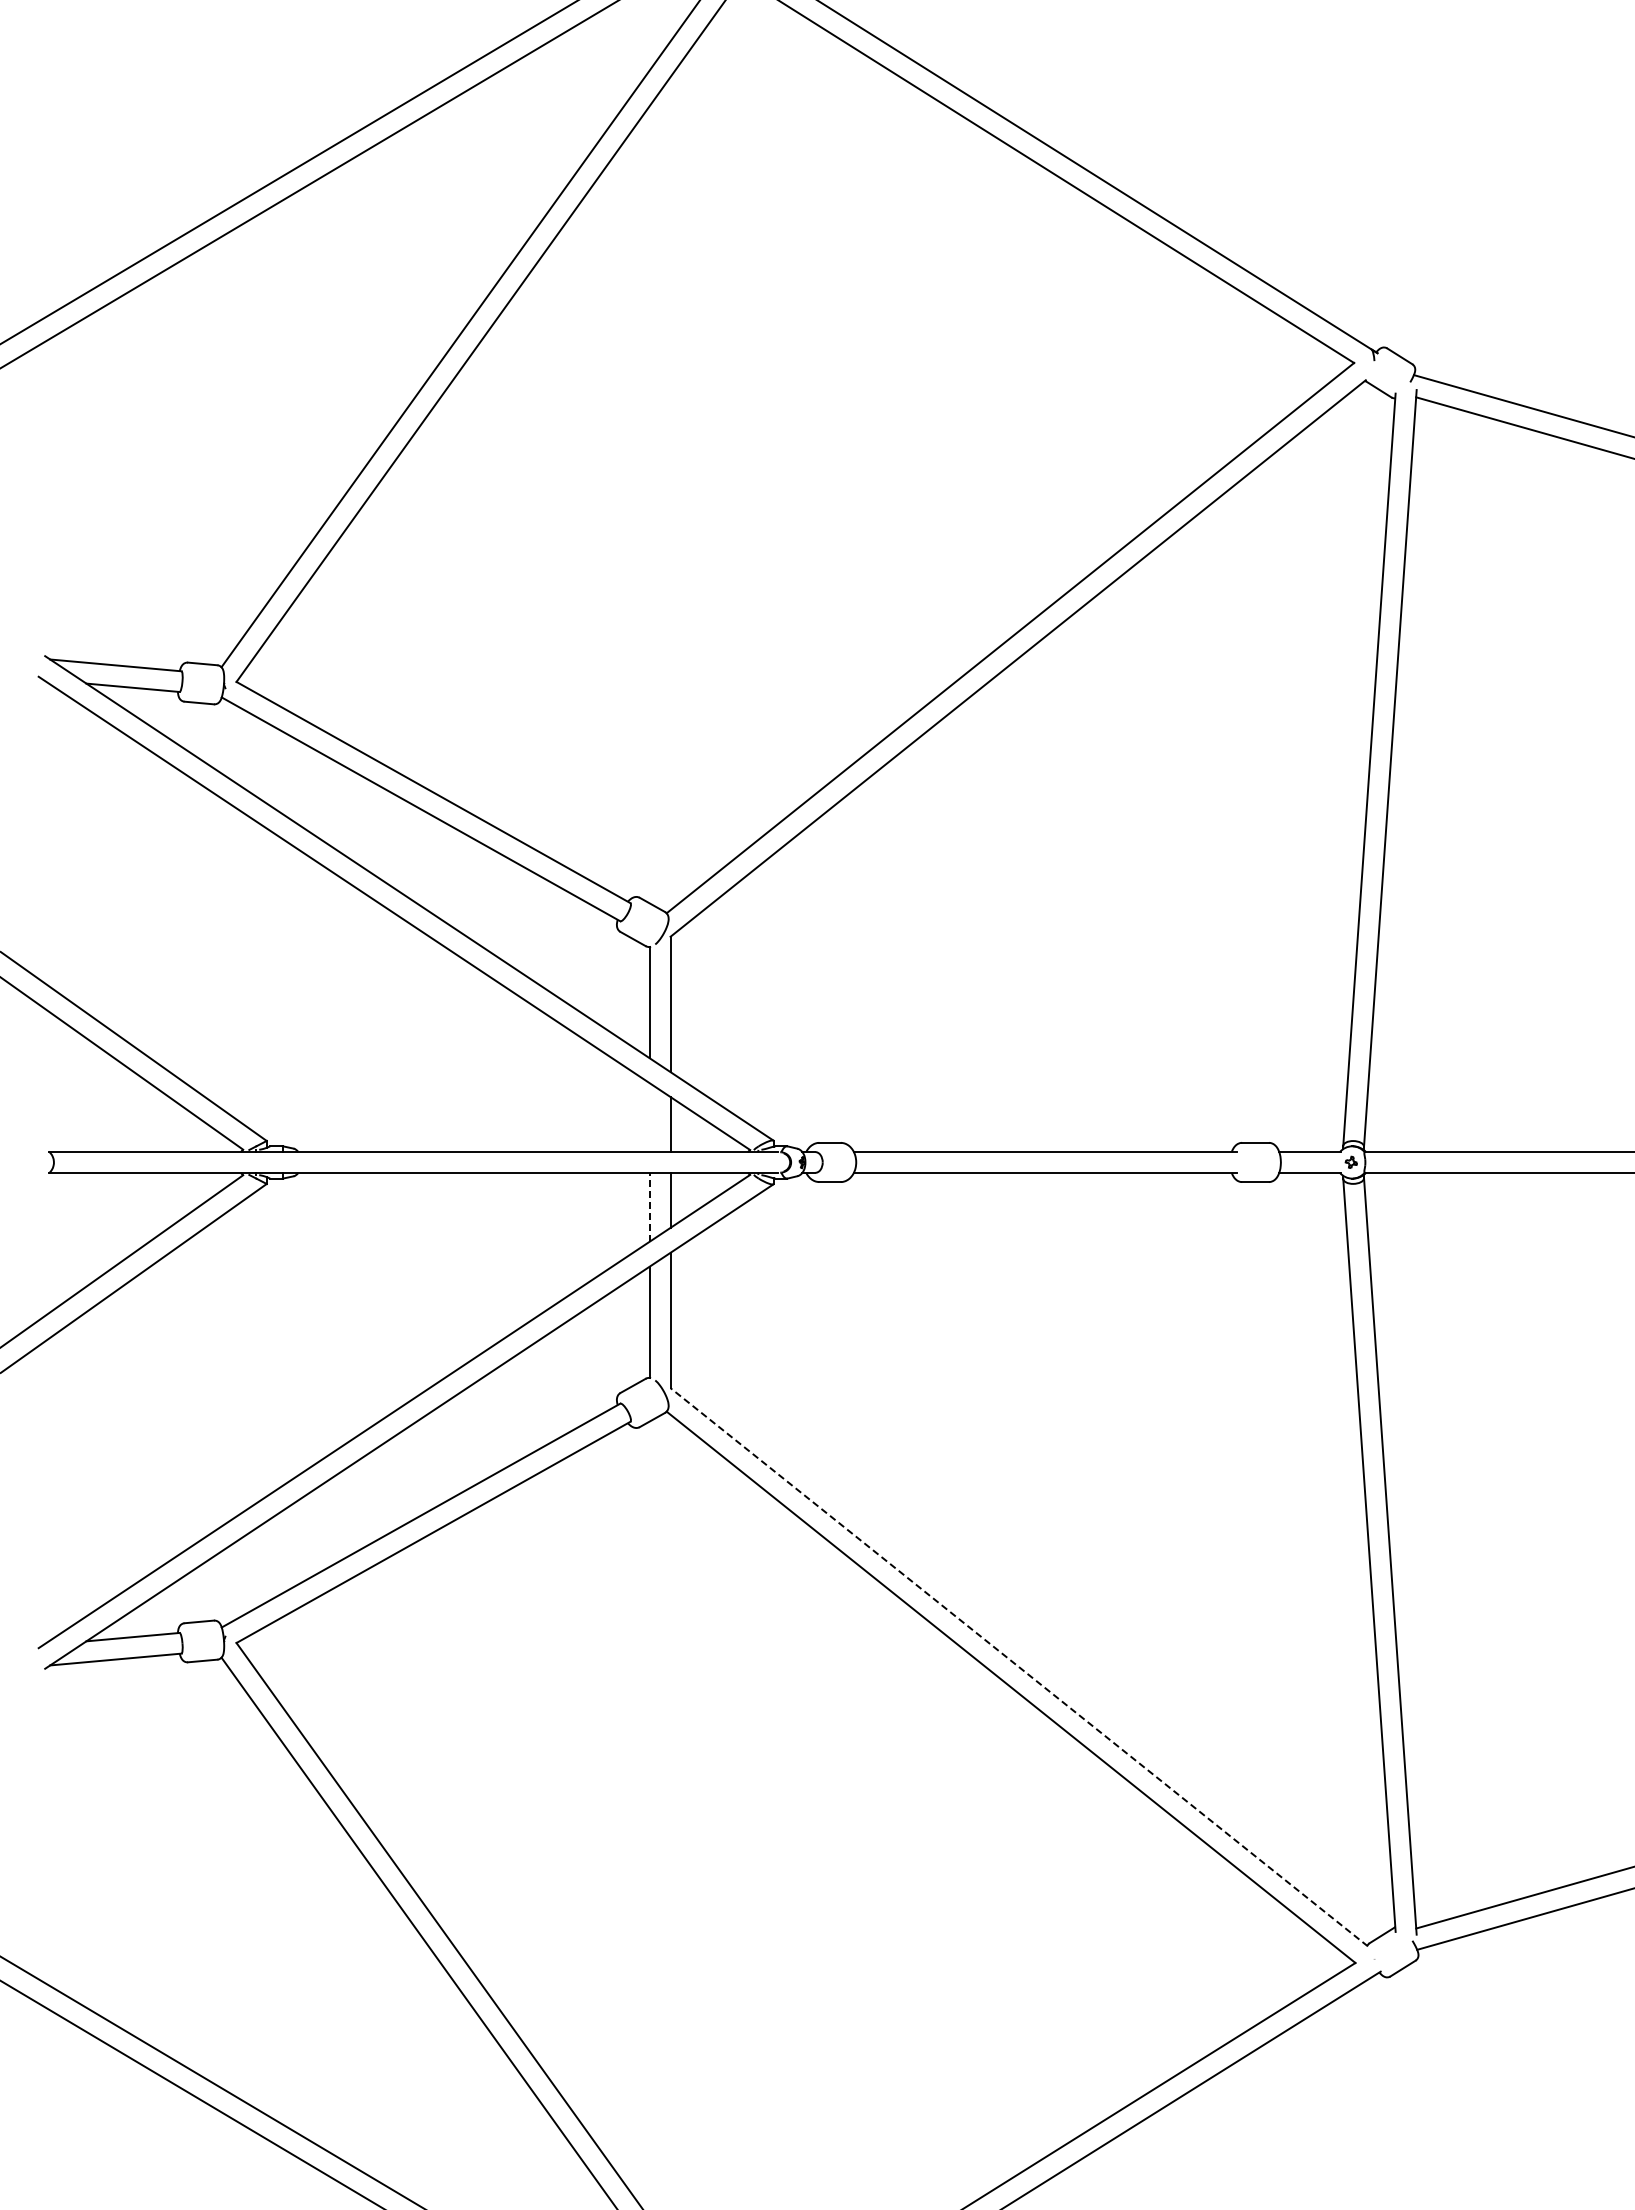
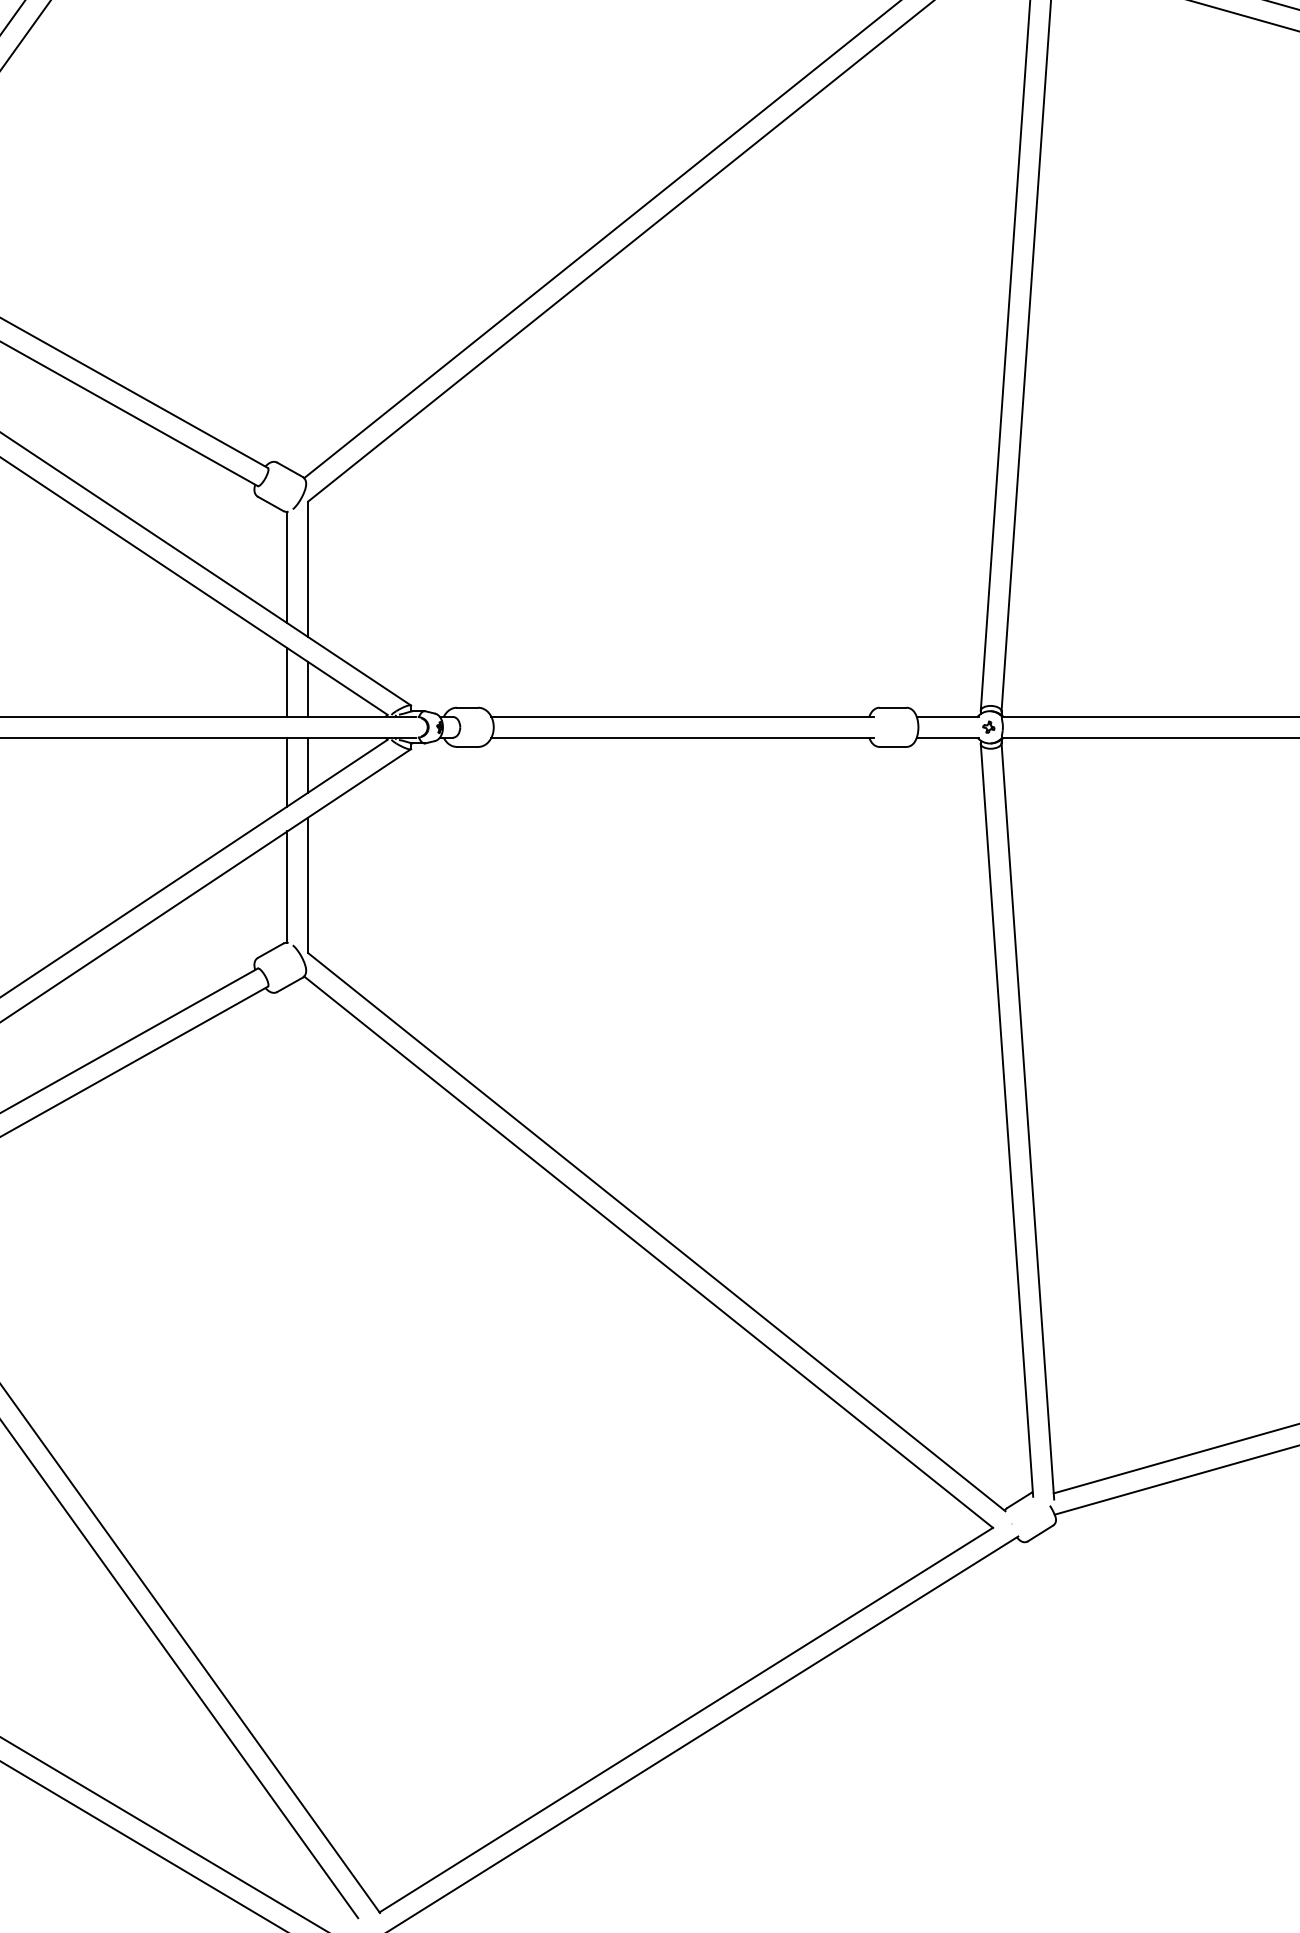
line: (649, 1117) -> (287, 682), added
line: (649, 1206) -> (287, 771), dashed -> solid
line: (1019, 1667) -> (657, 1232), dashed -> solid

